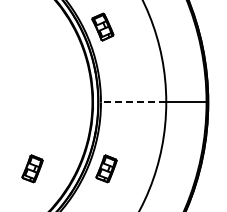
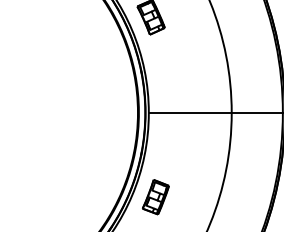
line: (133, 102) -> (190, 113), dashed -> solid
part: (32, 168) -> (61, 196), removed

